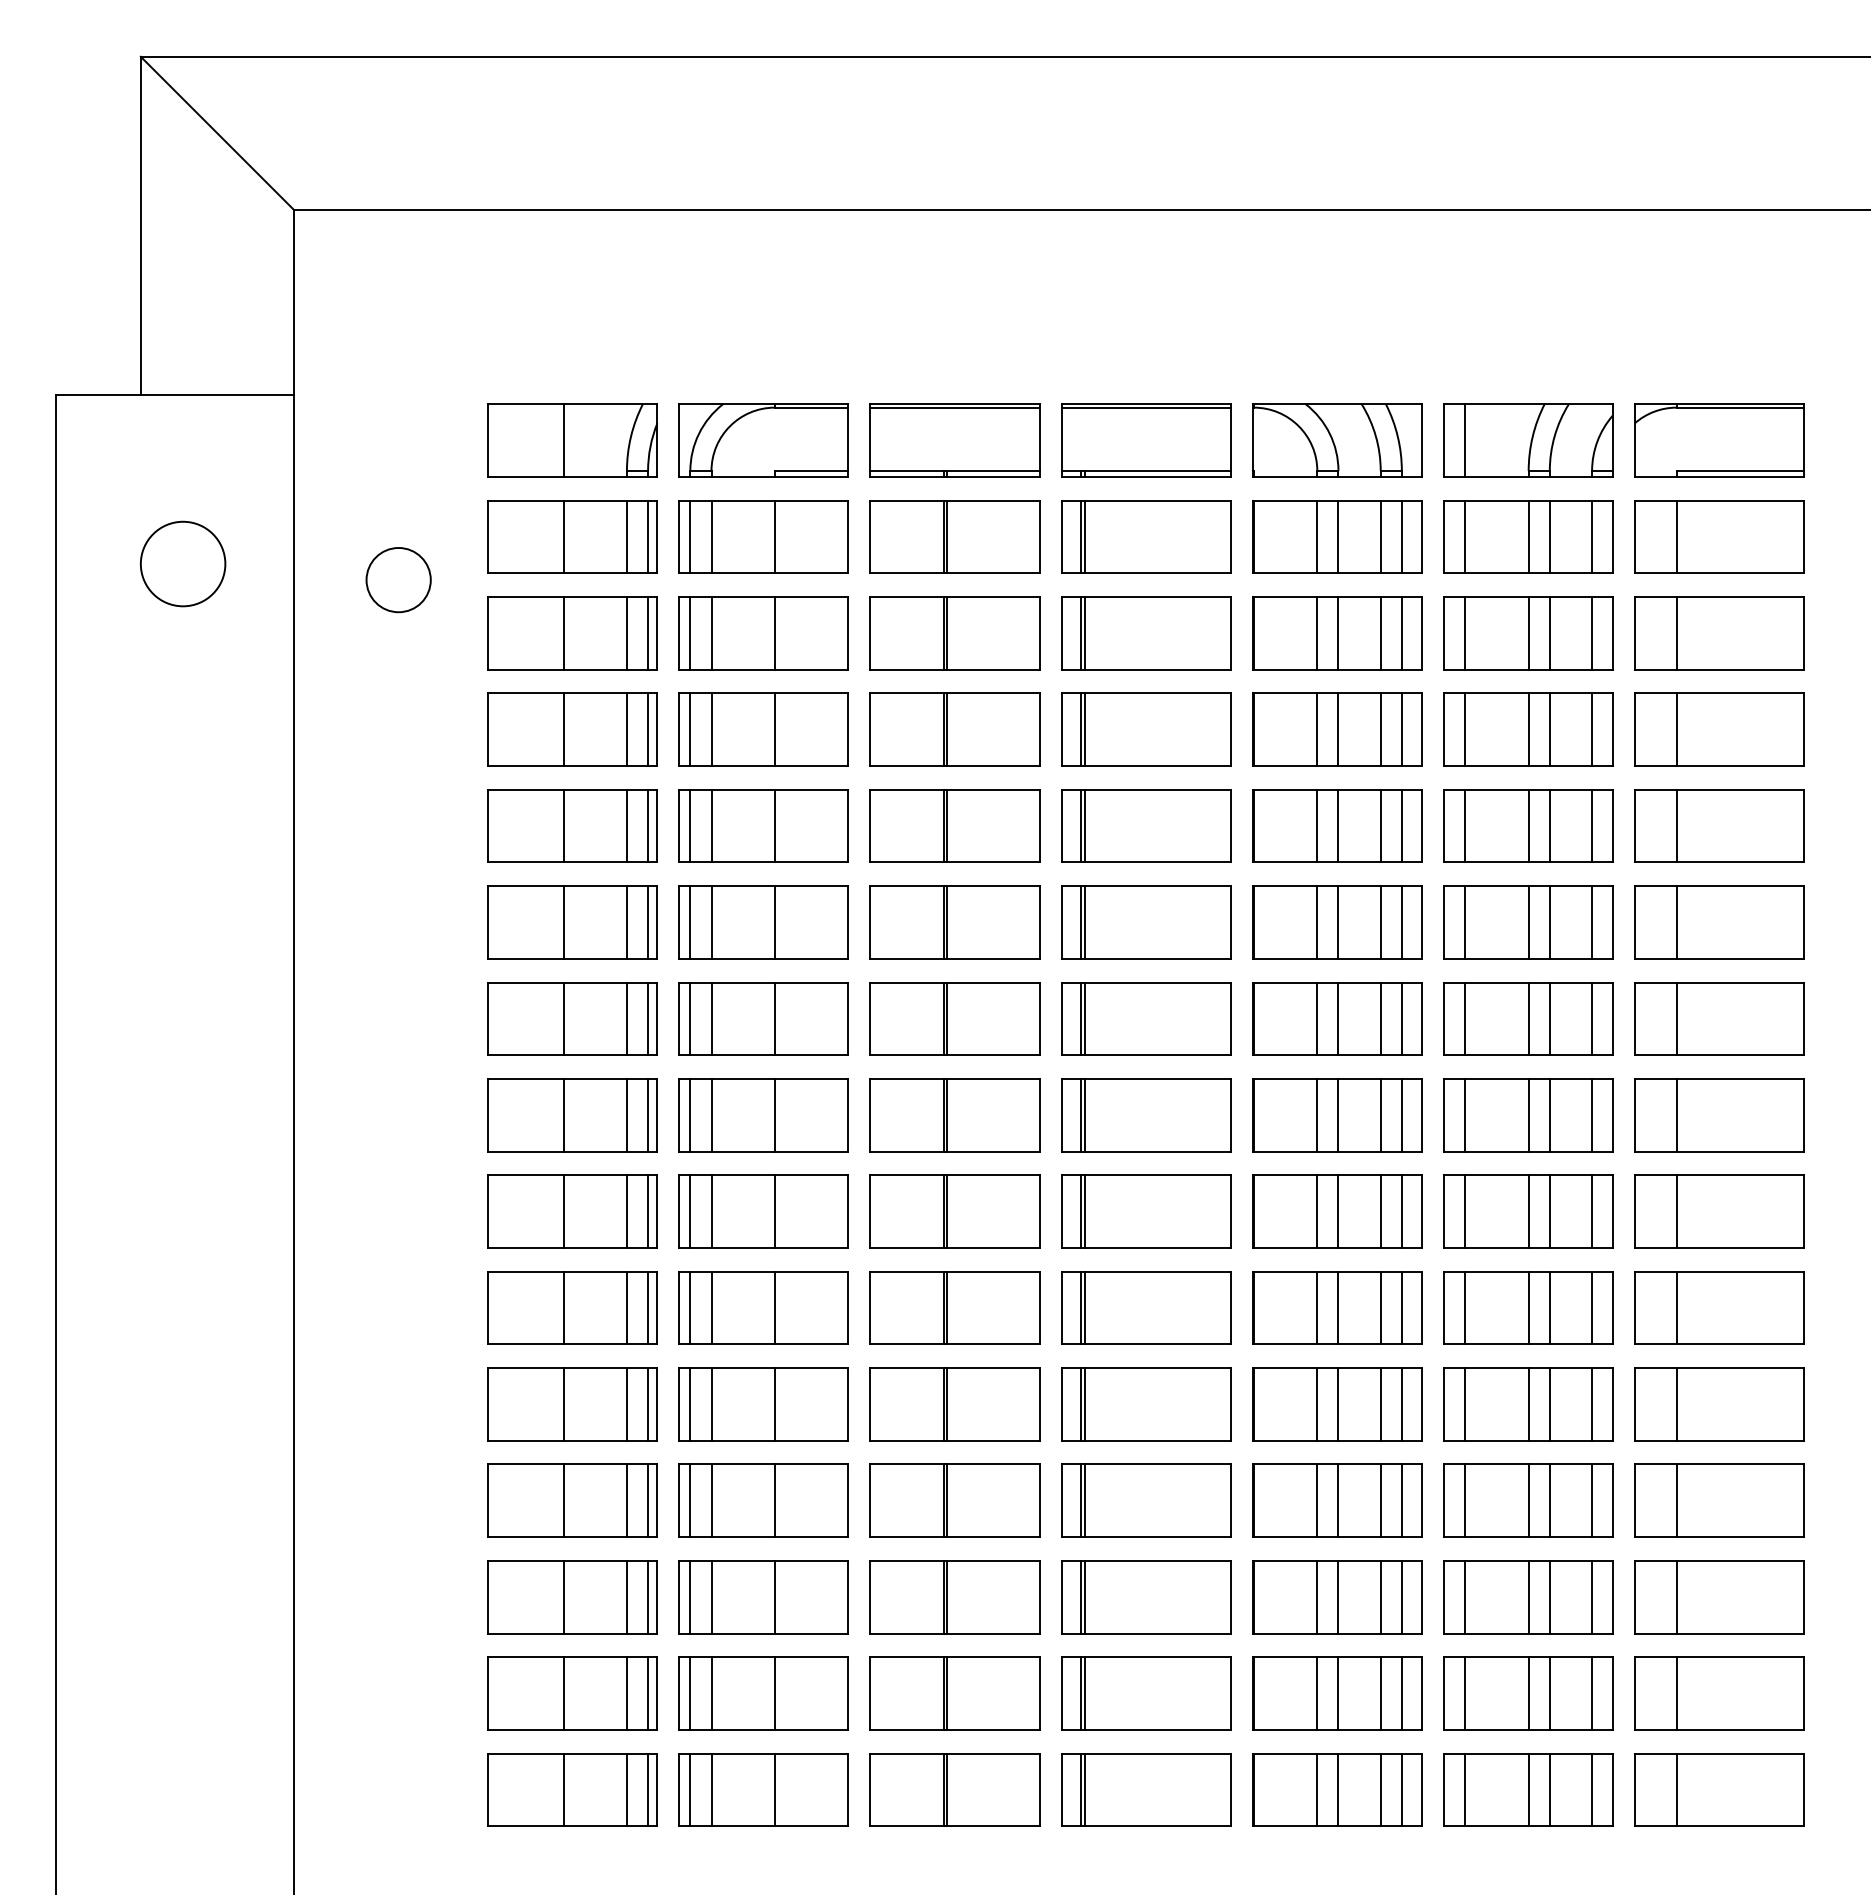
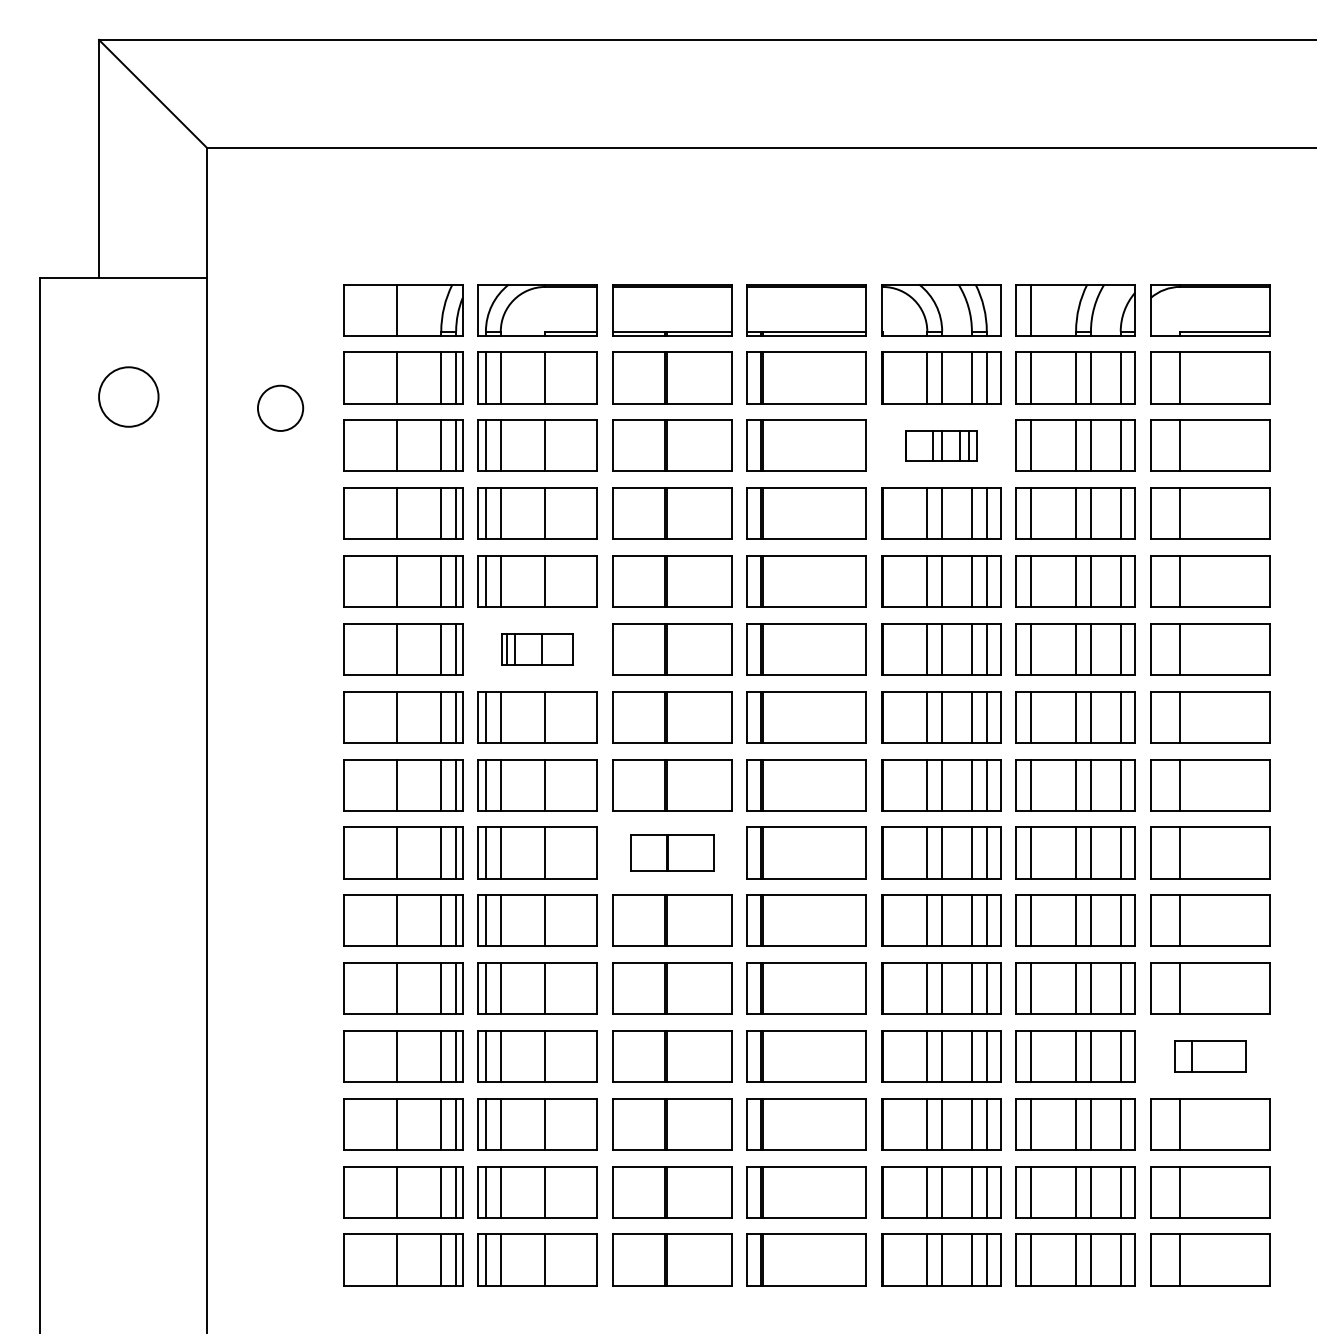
part: (1337, 633) -> (941, 445), size x0.6
part: (763, 922) -> (537, 649), size x0.6
part: (954, 1211) -> (671, 852), size x0.7
part: (1719, 1500) -> (1210, 1056), size x0.6

